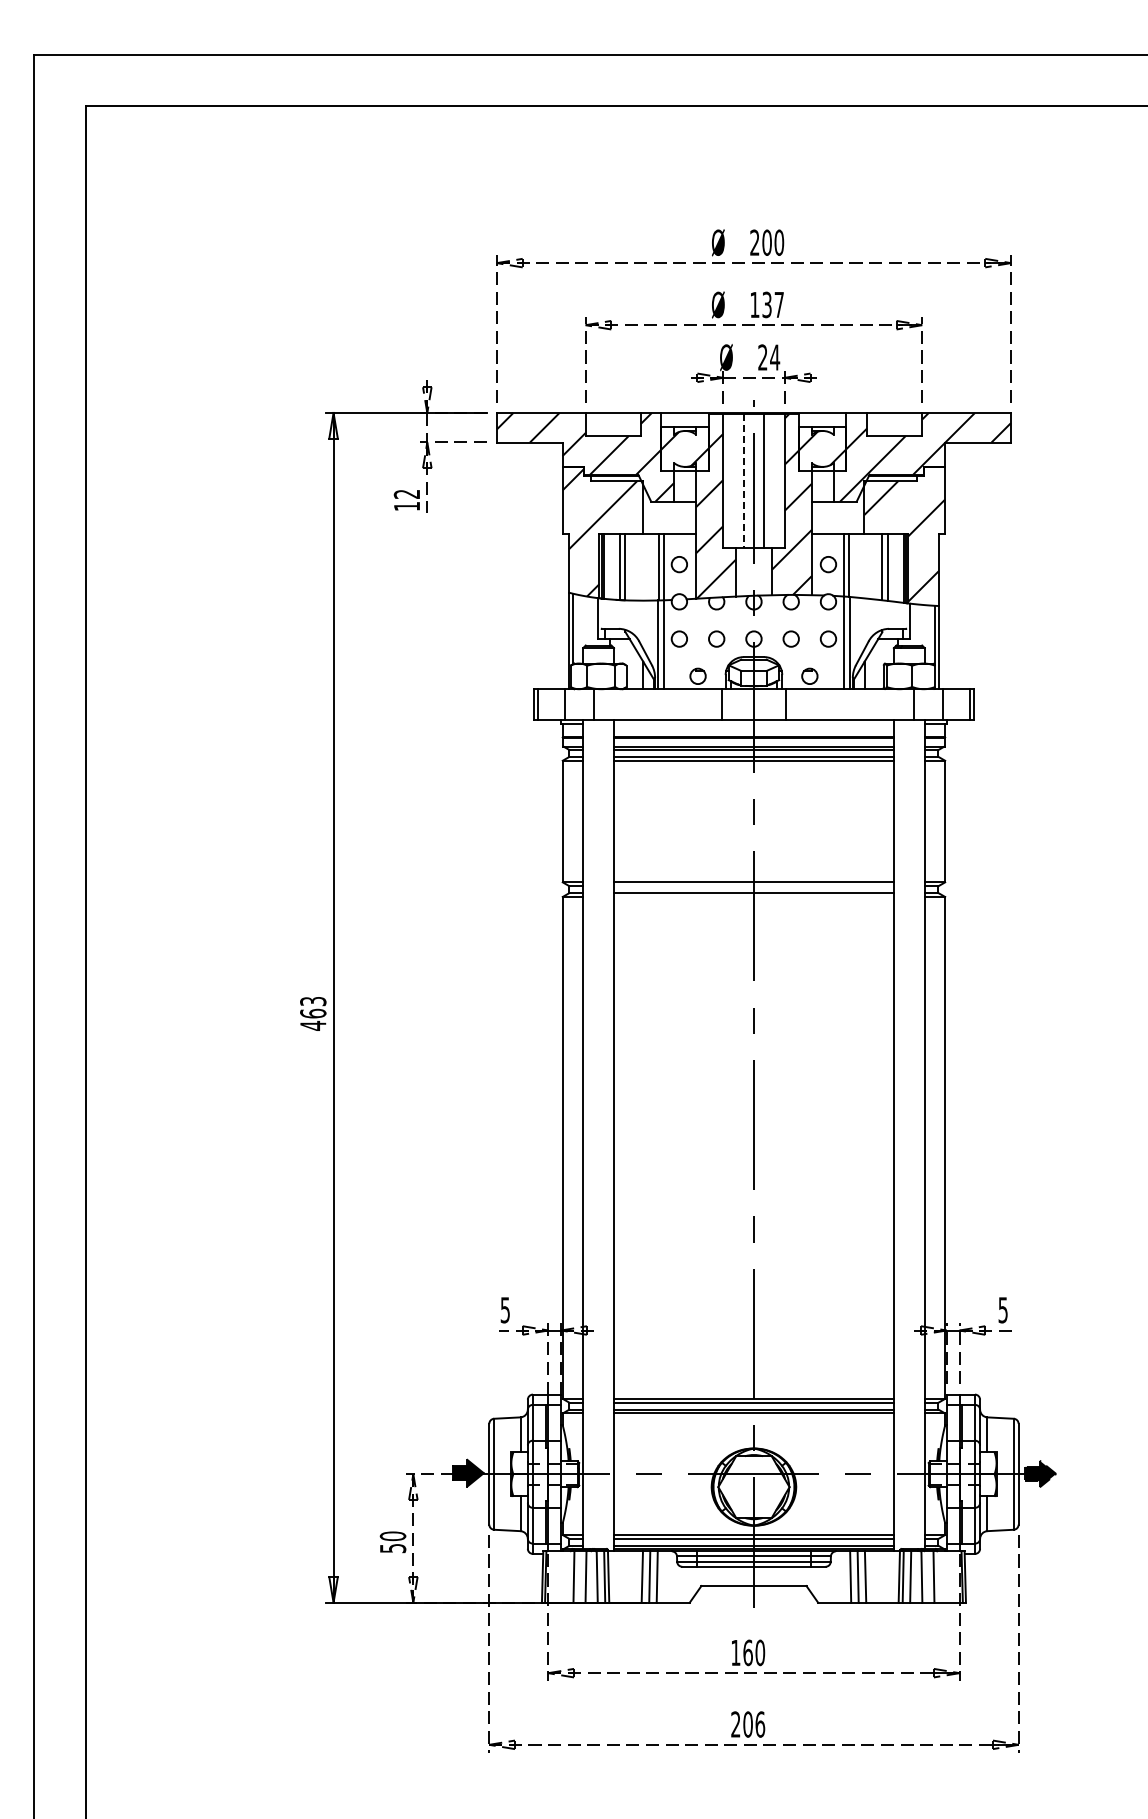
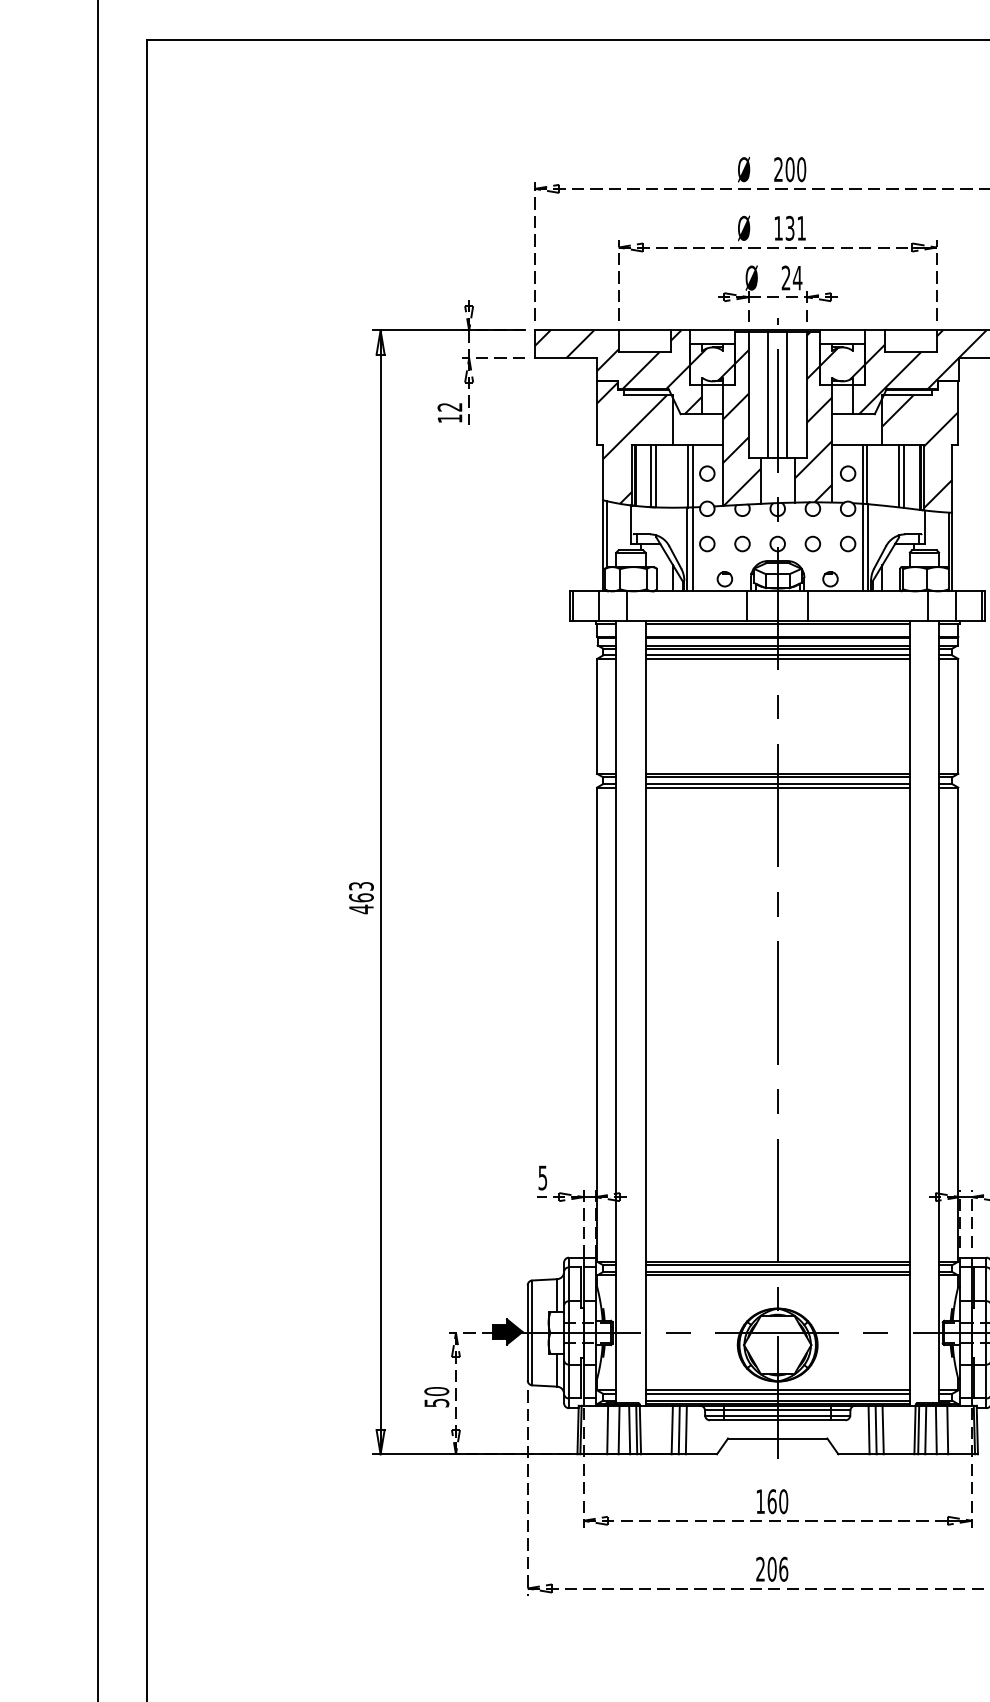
text: (778, 304) -> (800, 227), 137 -> 131
line: (743, 481) -> (767, 395), dashed -> solid
line: (753, 723) -> (777, 623), added
line: (753, 886) -> (777, 777), added
line: (753, 896) -> (777, 787), added

